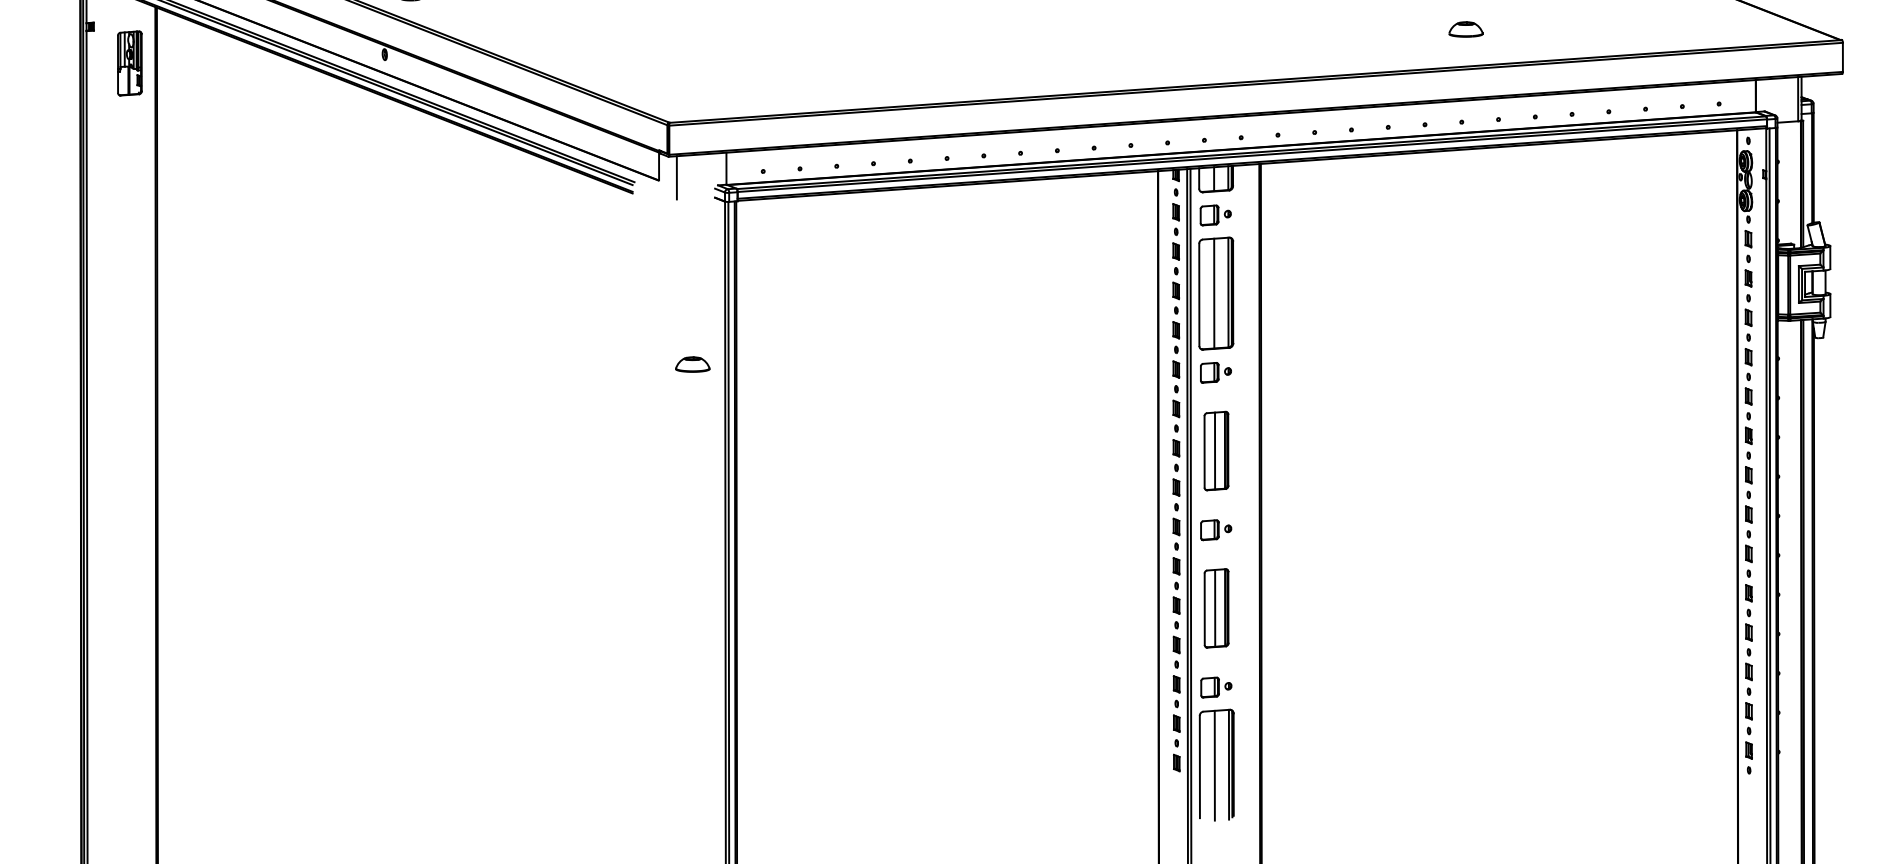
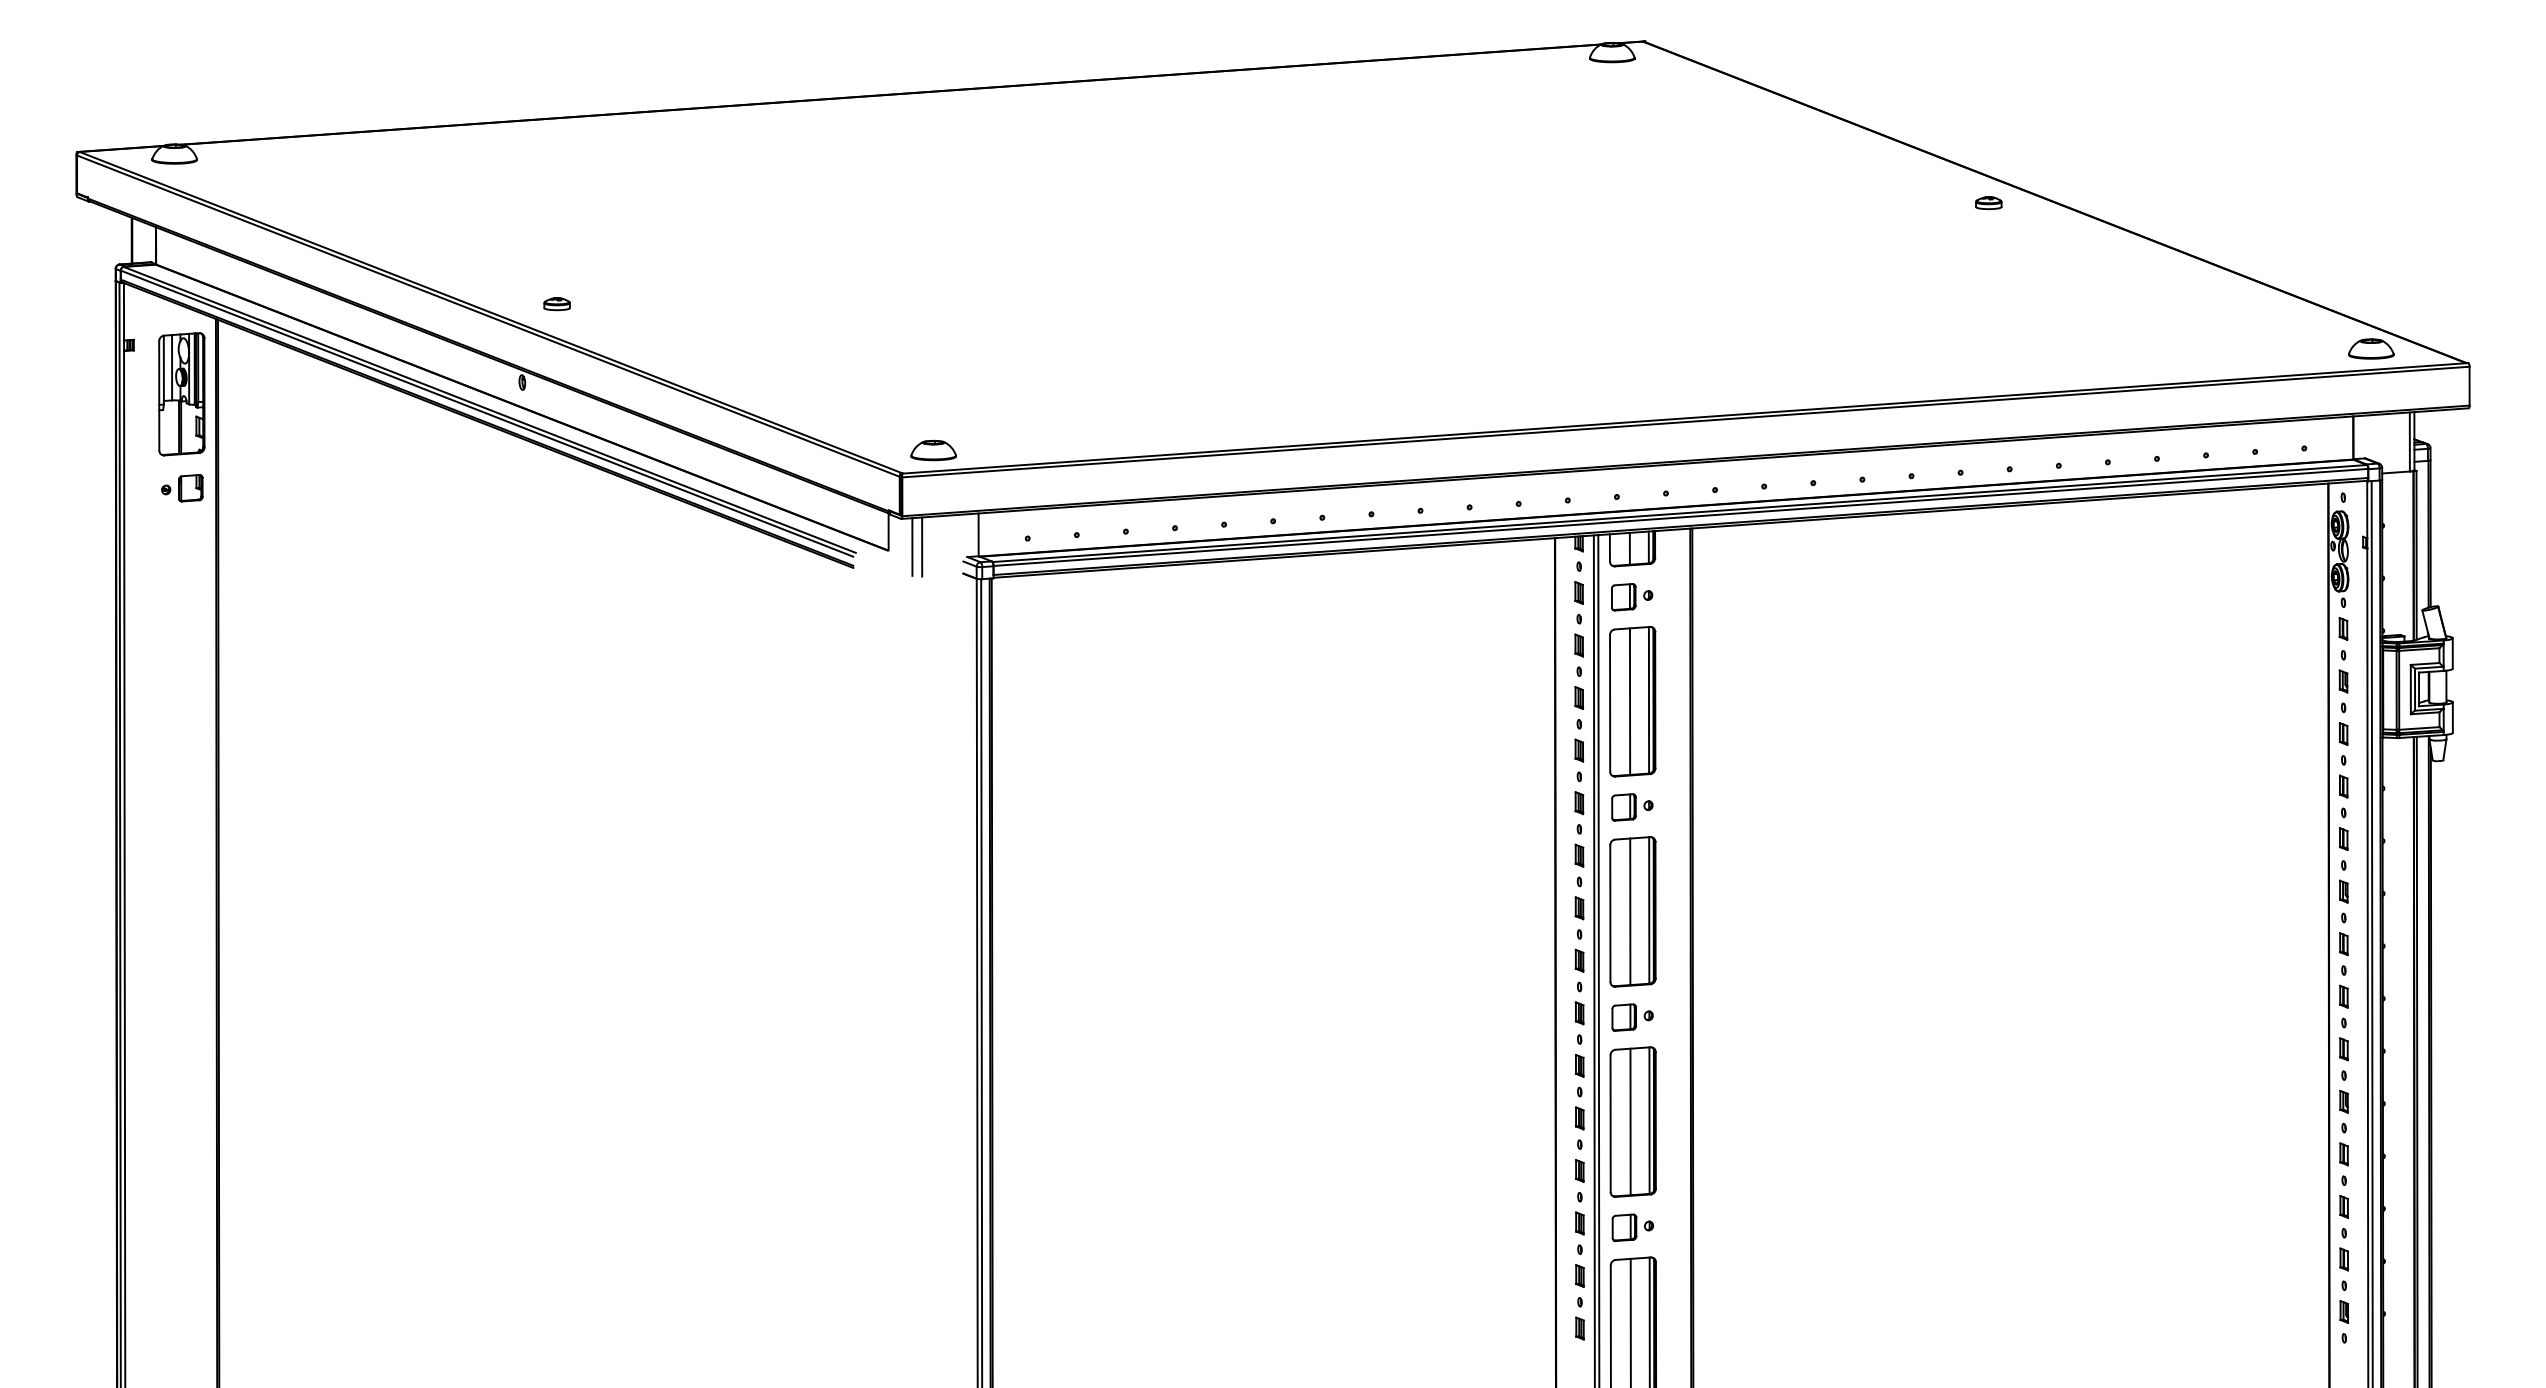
part: (1466, 29) -> (2371, 348), moved
part: (129, 63) -> (181, 394), size x1.43
part: (130, 134) -> (182, 488), added
line: (684, 177) -> (922, 546), added
part: (692, 364) -> (933, 450), moved
part: (1216, 450) -> (1632, 911), size x1.43
part: (1216, 607) -> (1632, 1121), size x1.43

